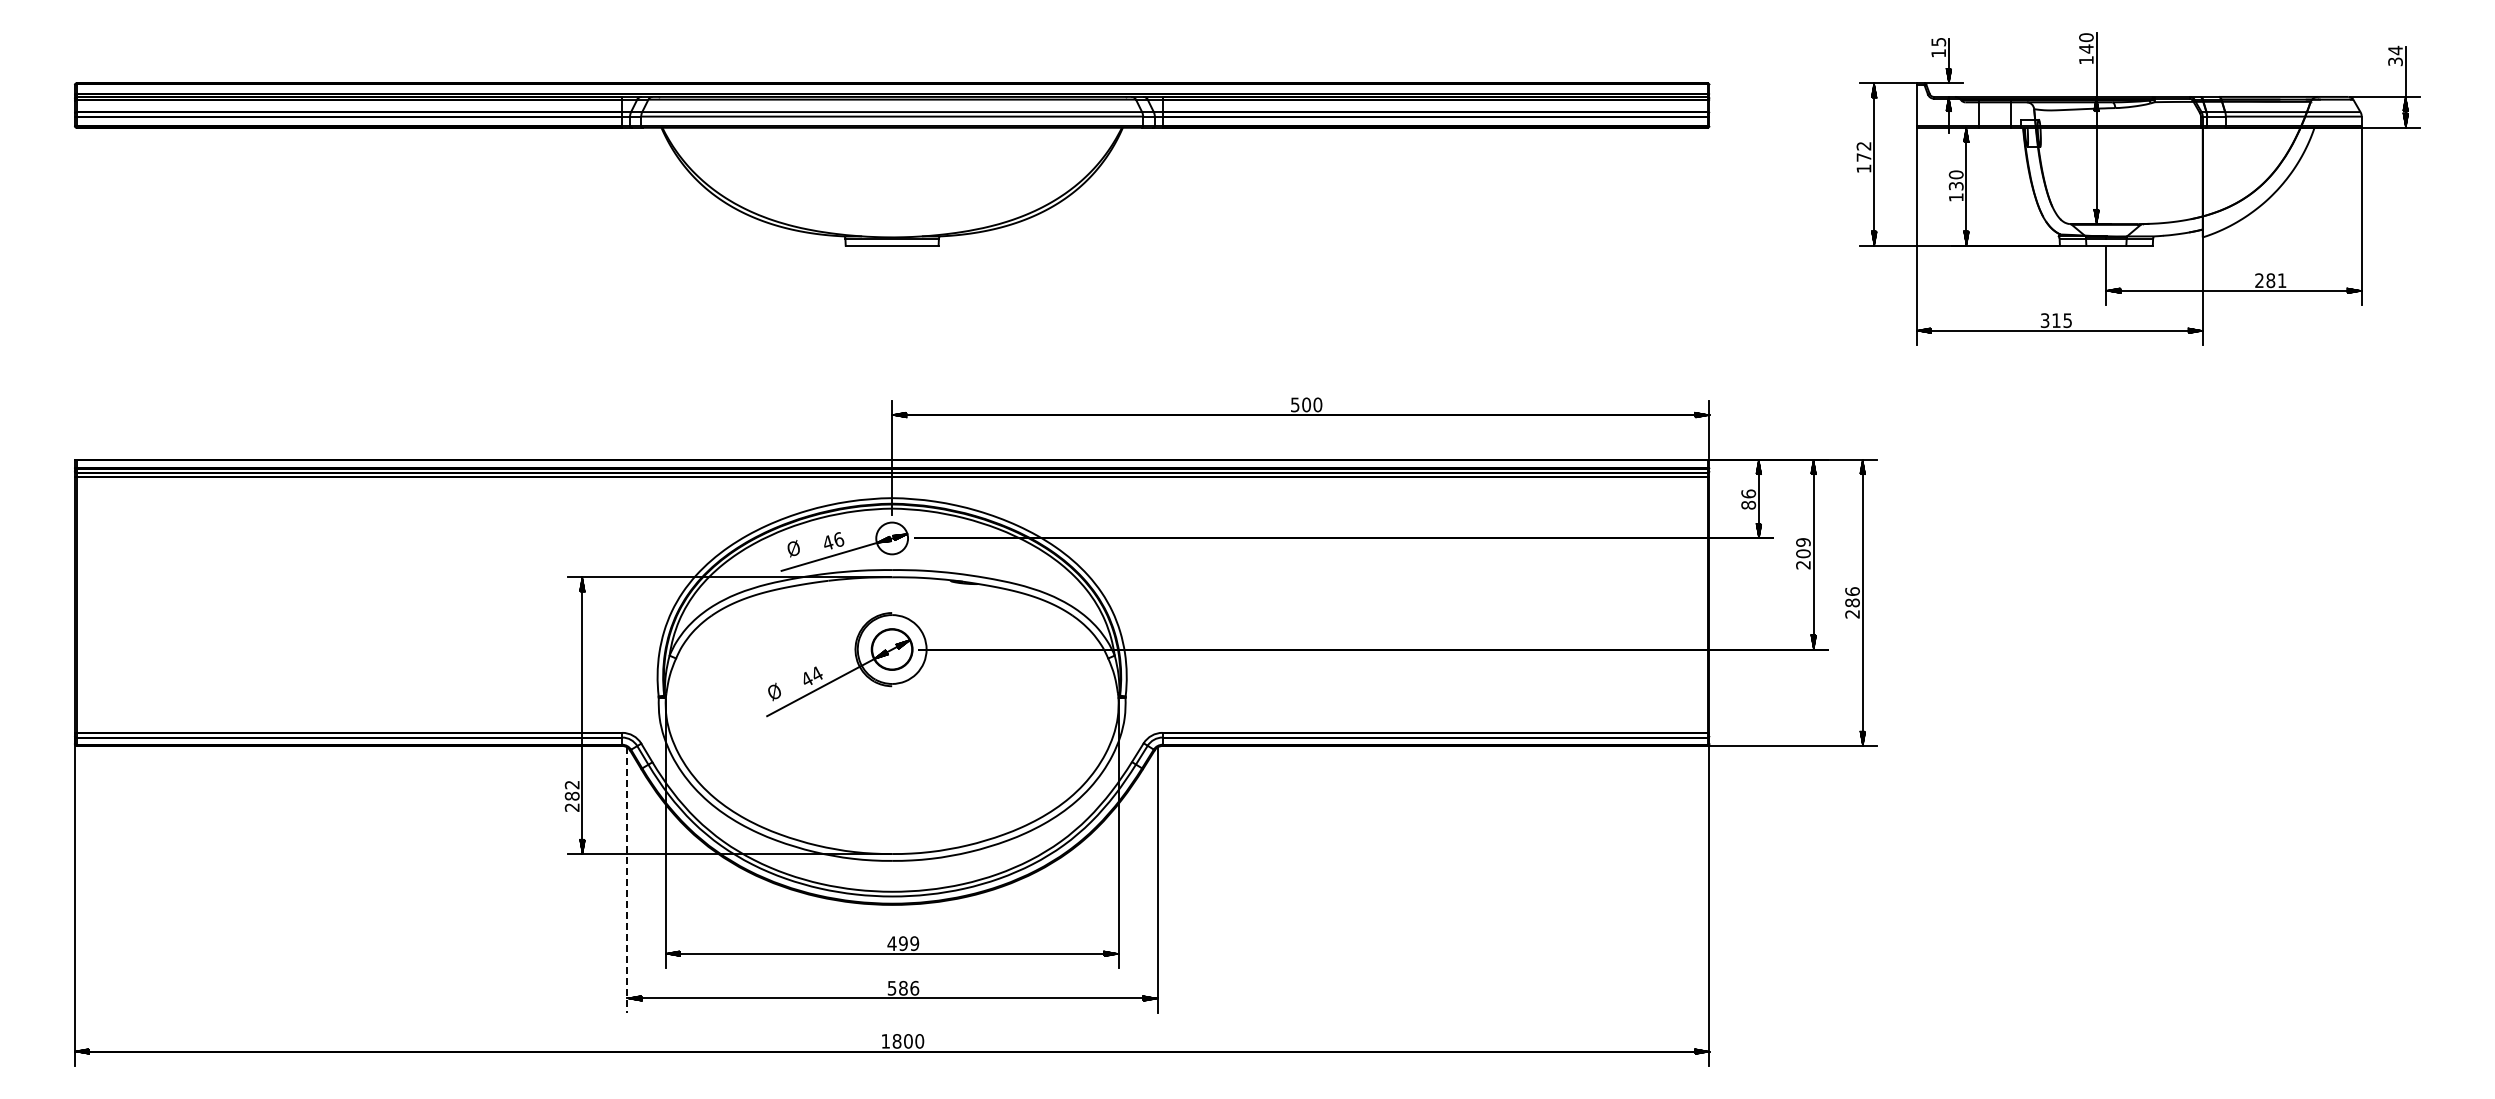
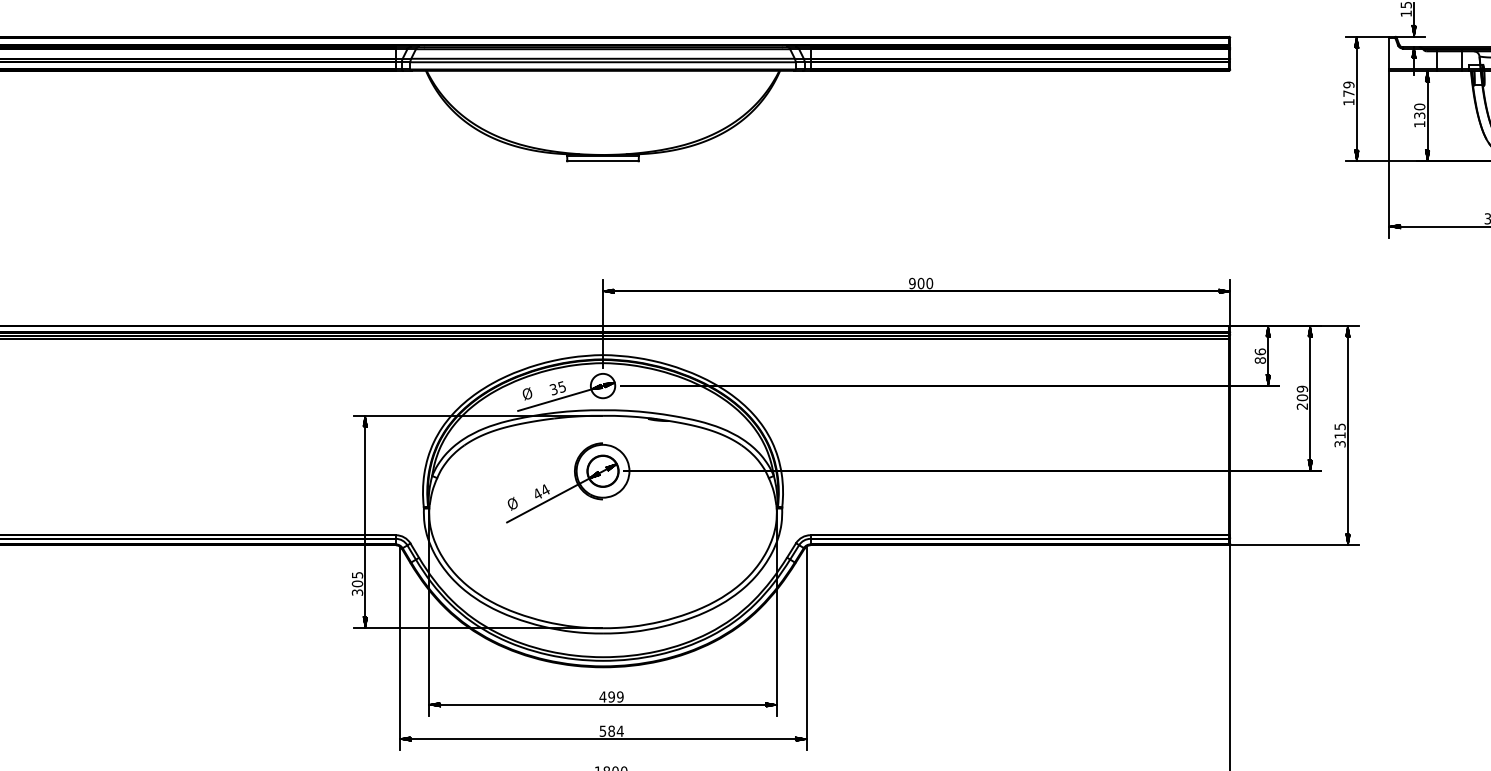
text: (1863, 145) -> (1348, 84), 172 -> 179
text: (1294, 404) -> (911, 283), 500 -> 900
text: (833, 541) -> (558, 388), 46 -> 35
text: (1852, 602) -> (1340, 435), 286 -> 315
text: (571, 795) -> (356, 583), 282 -> 305
line: (627, 880) -> (399, 648), dashed -> solid
text: (914, 987) -> (620, 730), 586 -> 584

